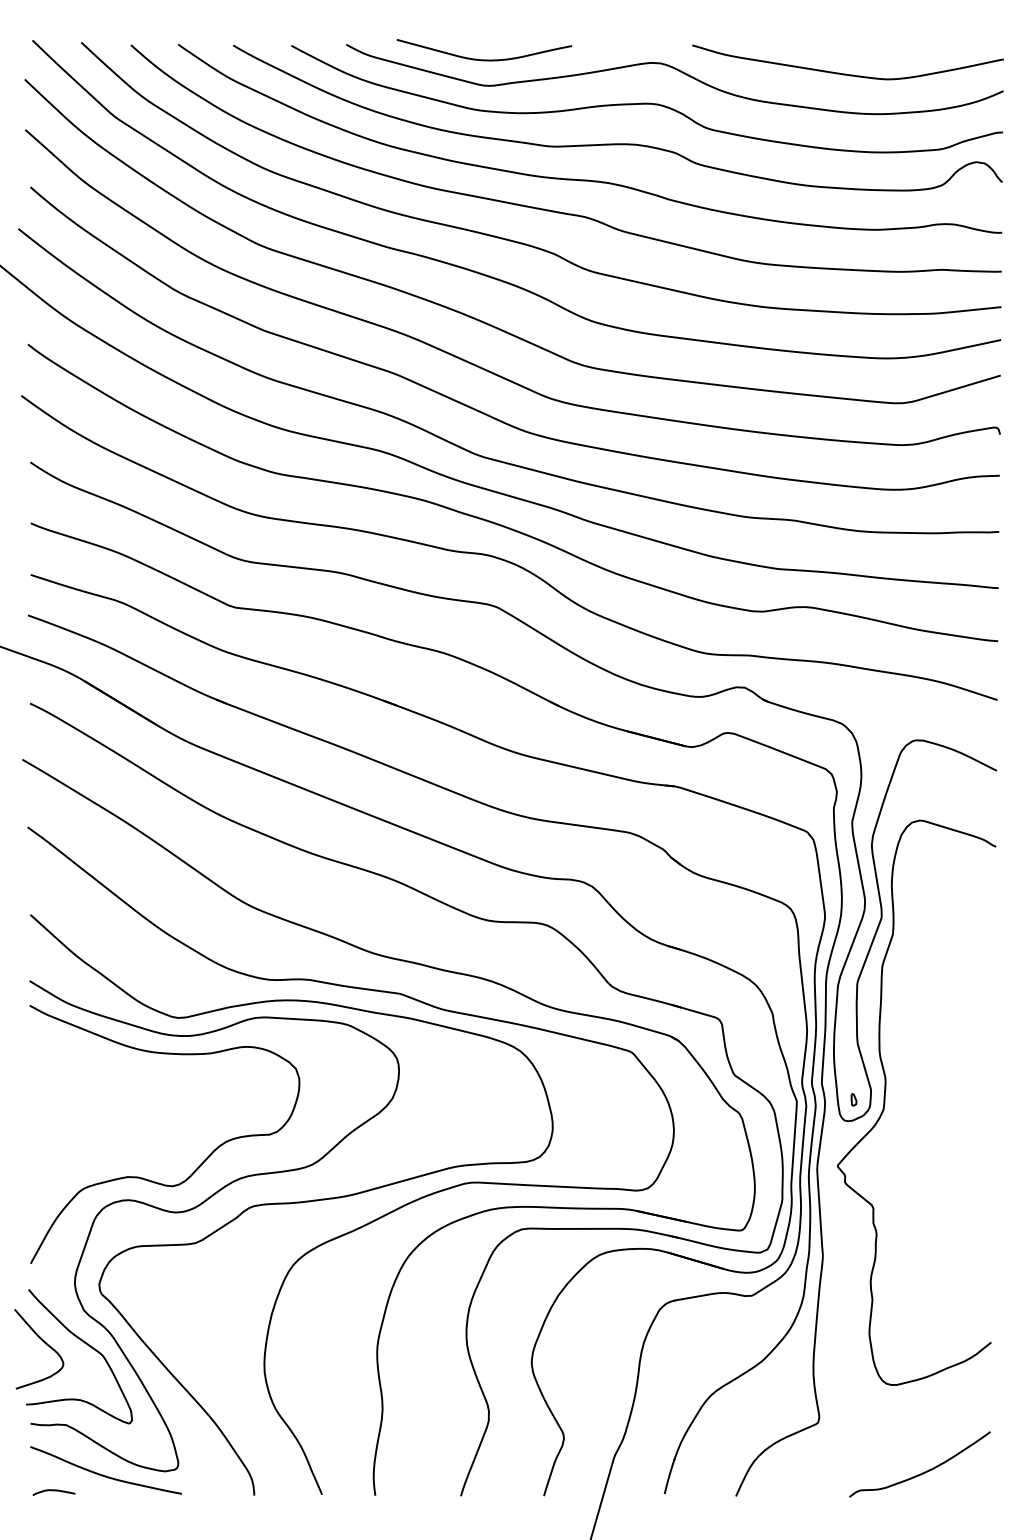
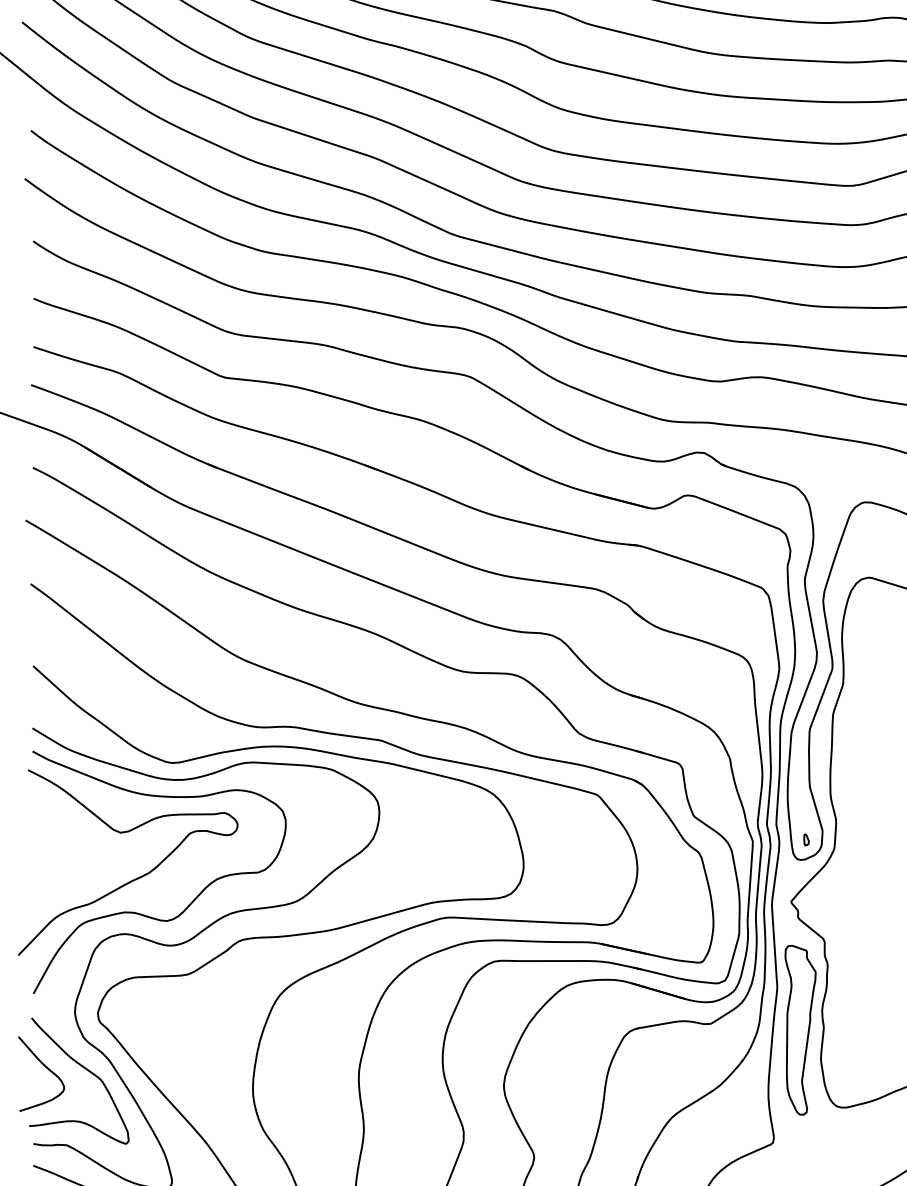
curve: (137, 1141) -> (133, 879), added
part: (847, 1302) -> (800, 1030), added

